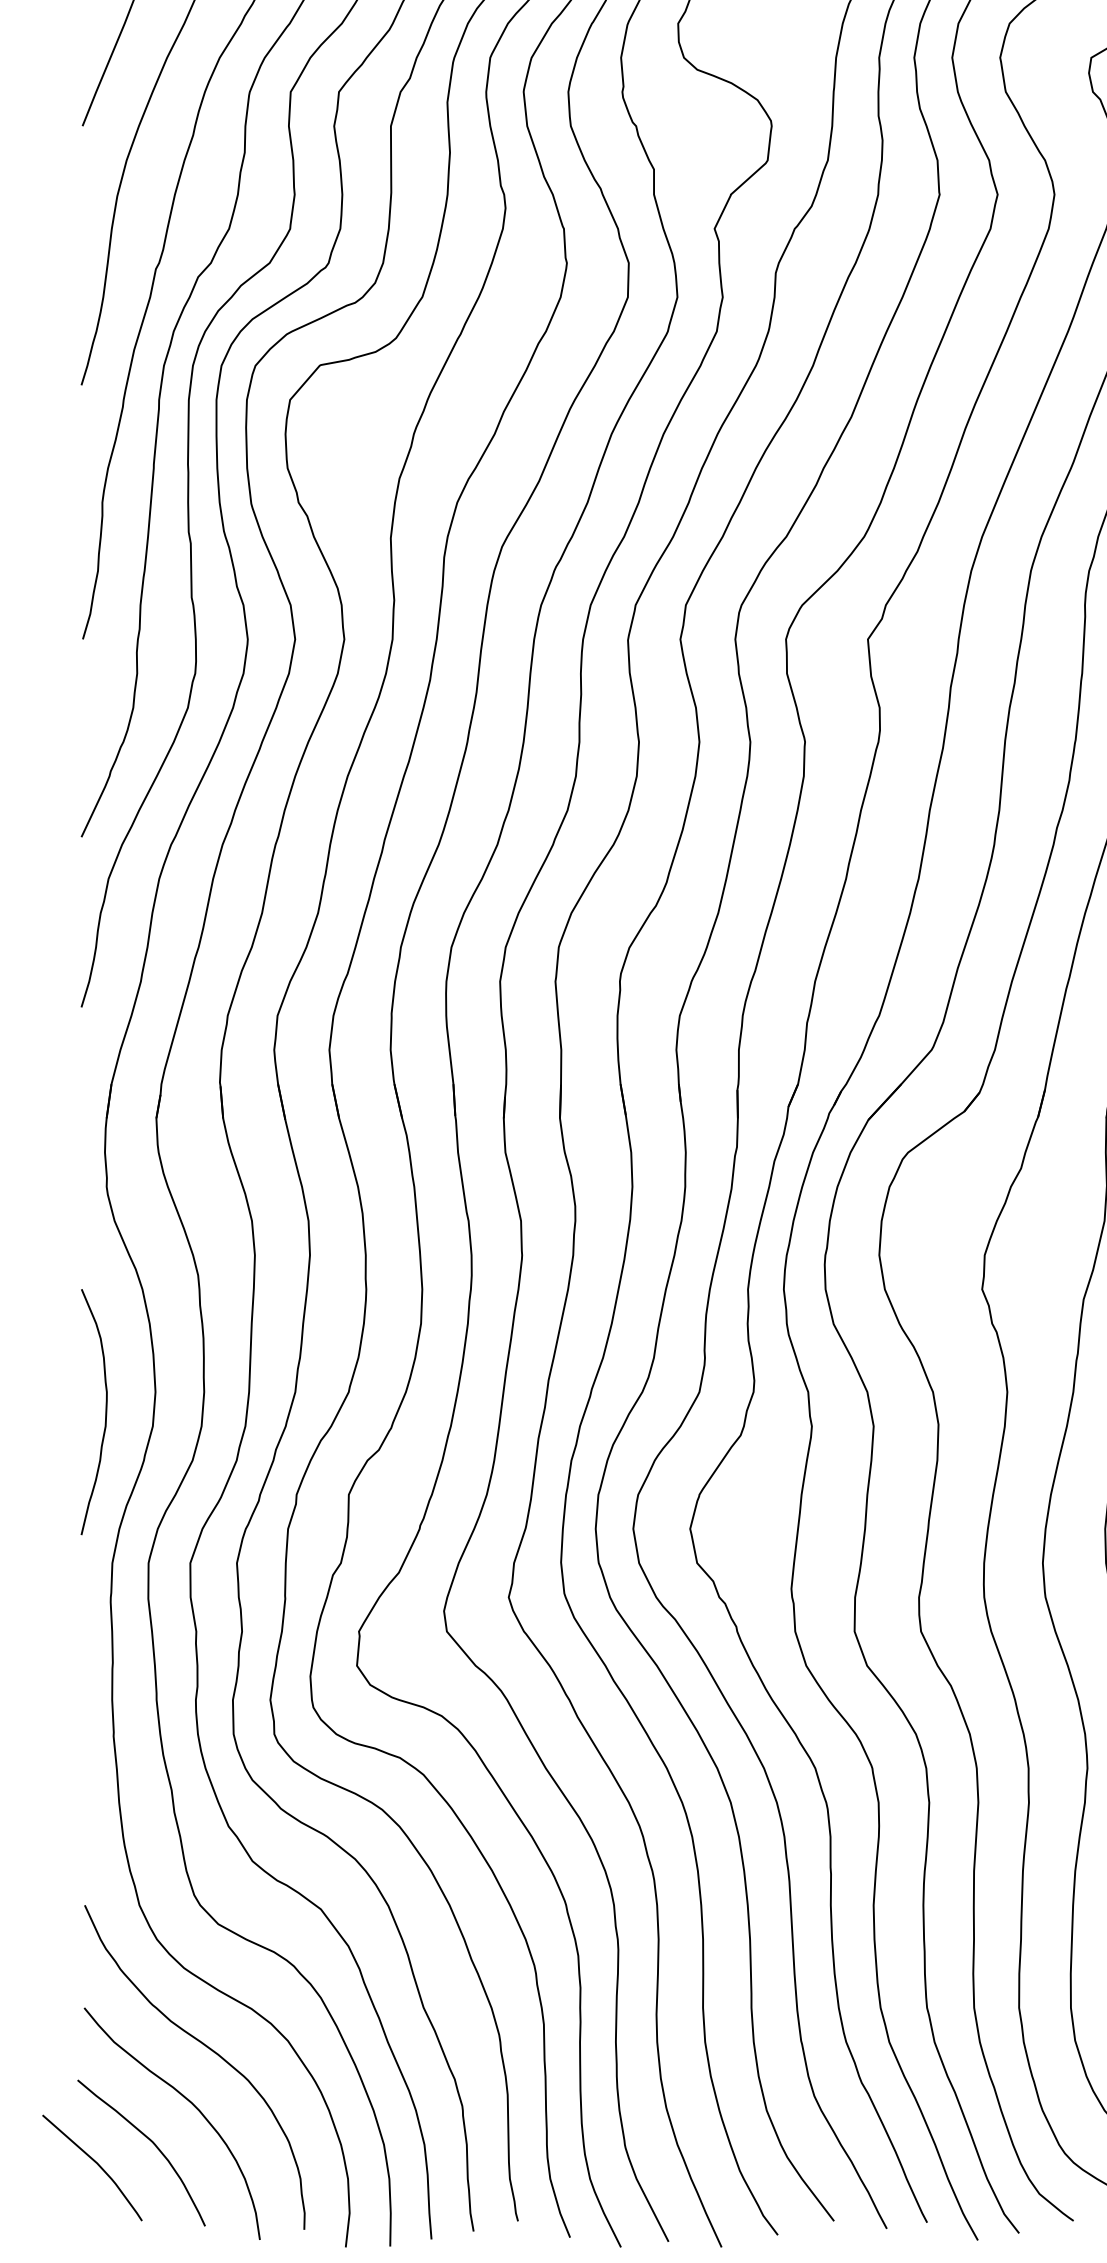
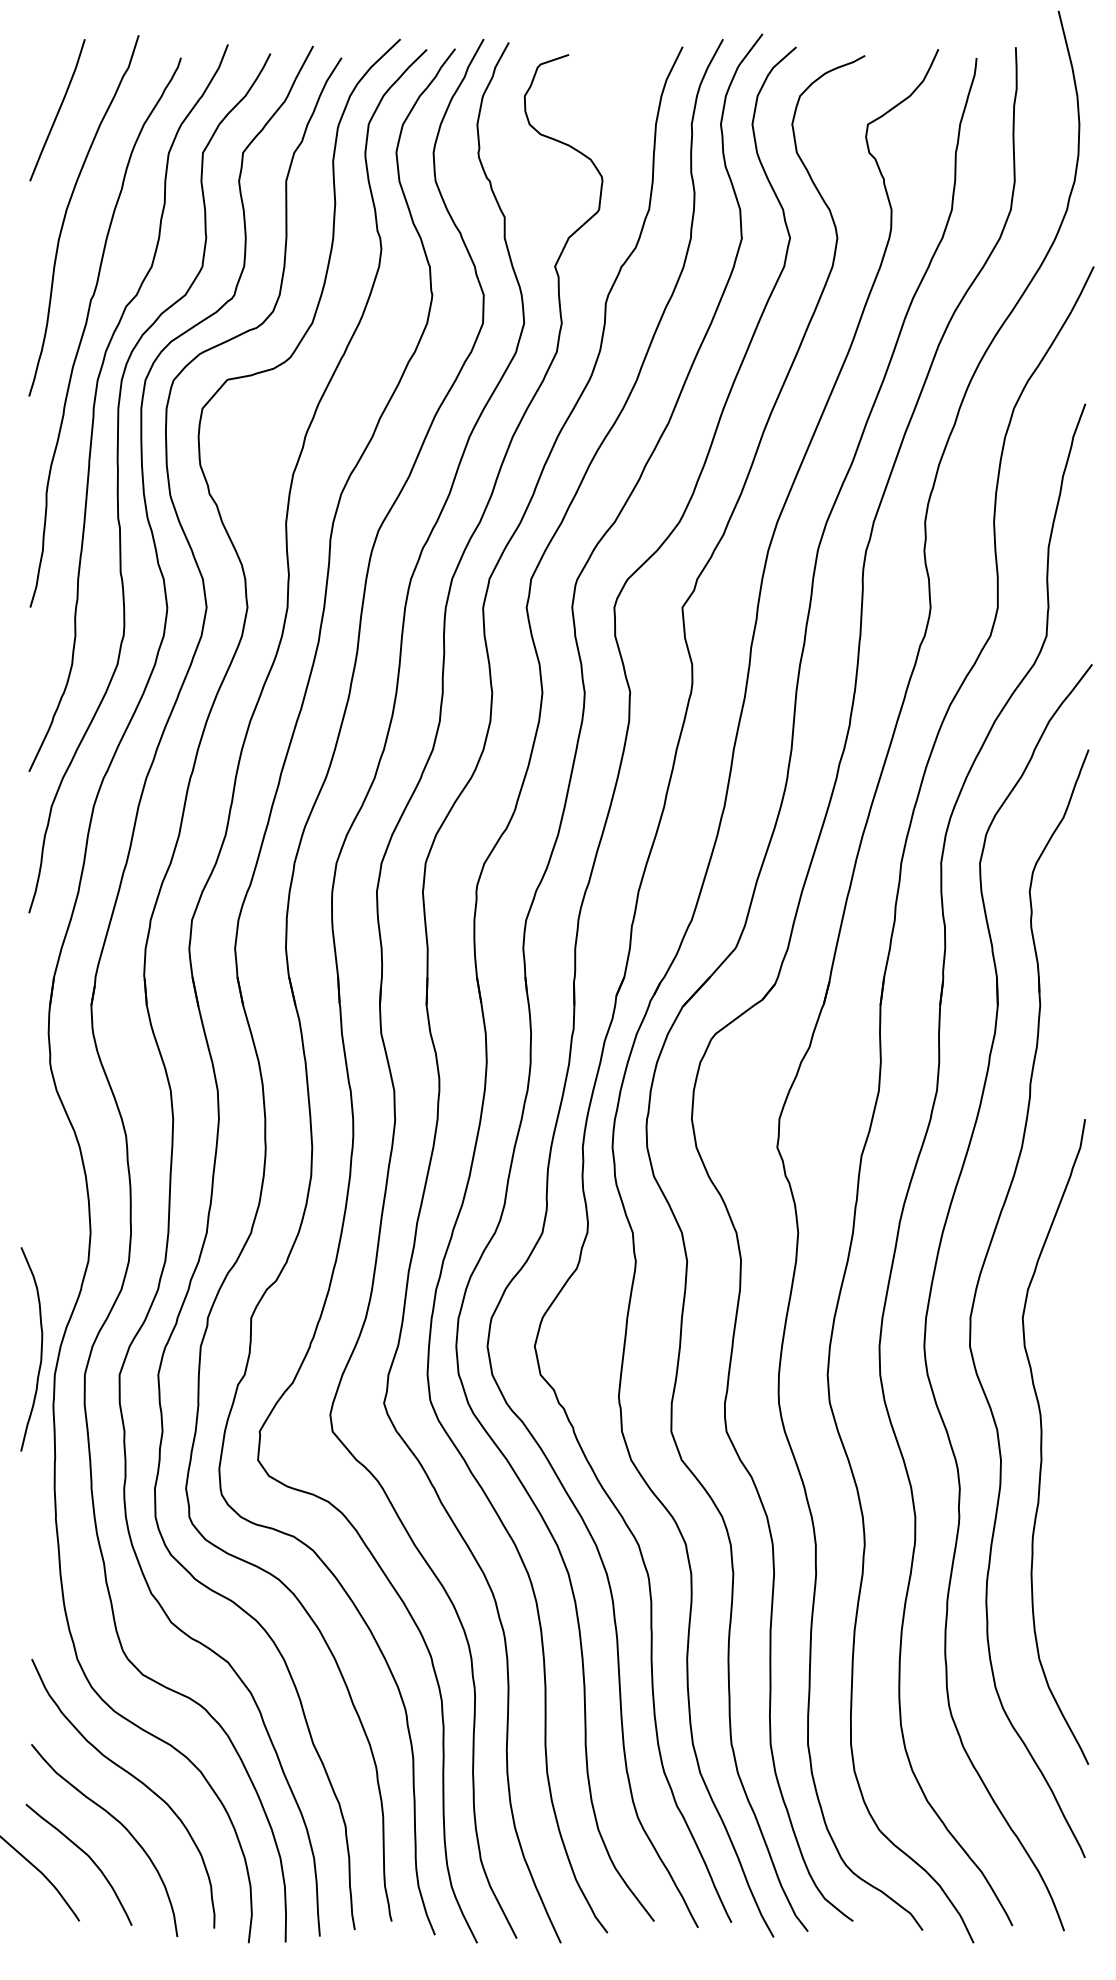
curve: (104, 1412) -> (40, 1349), moved

